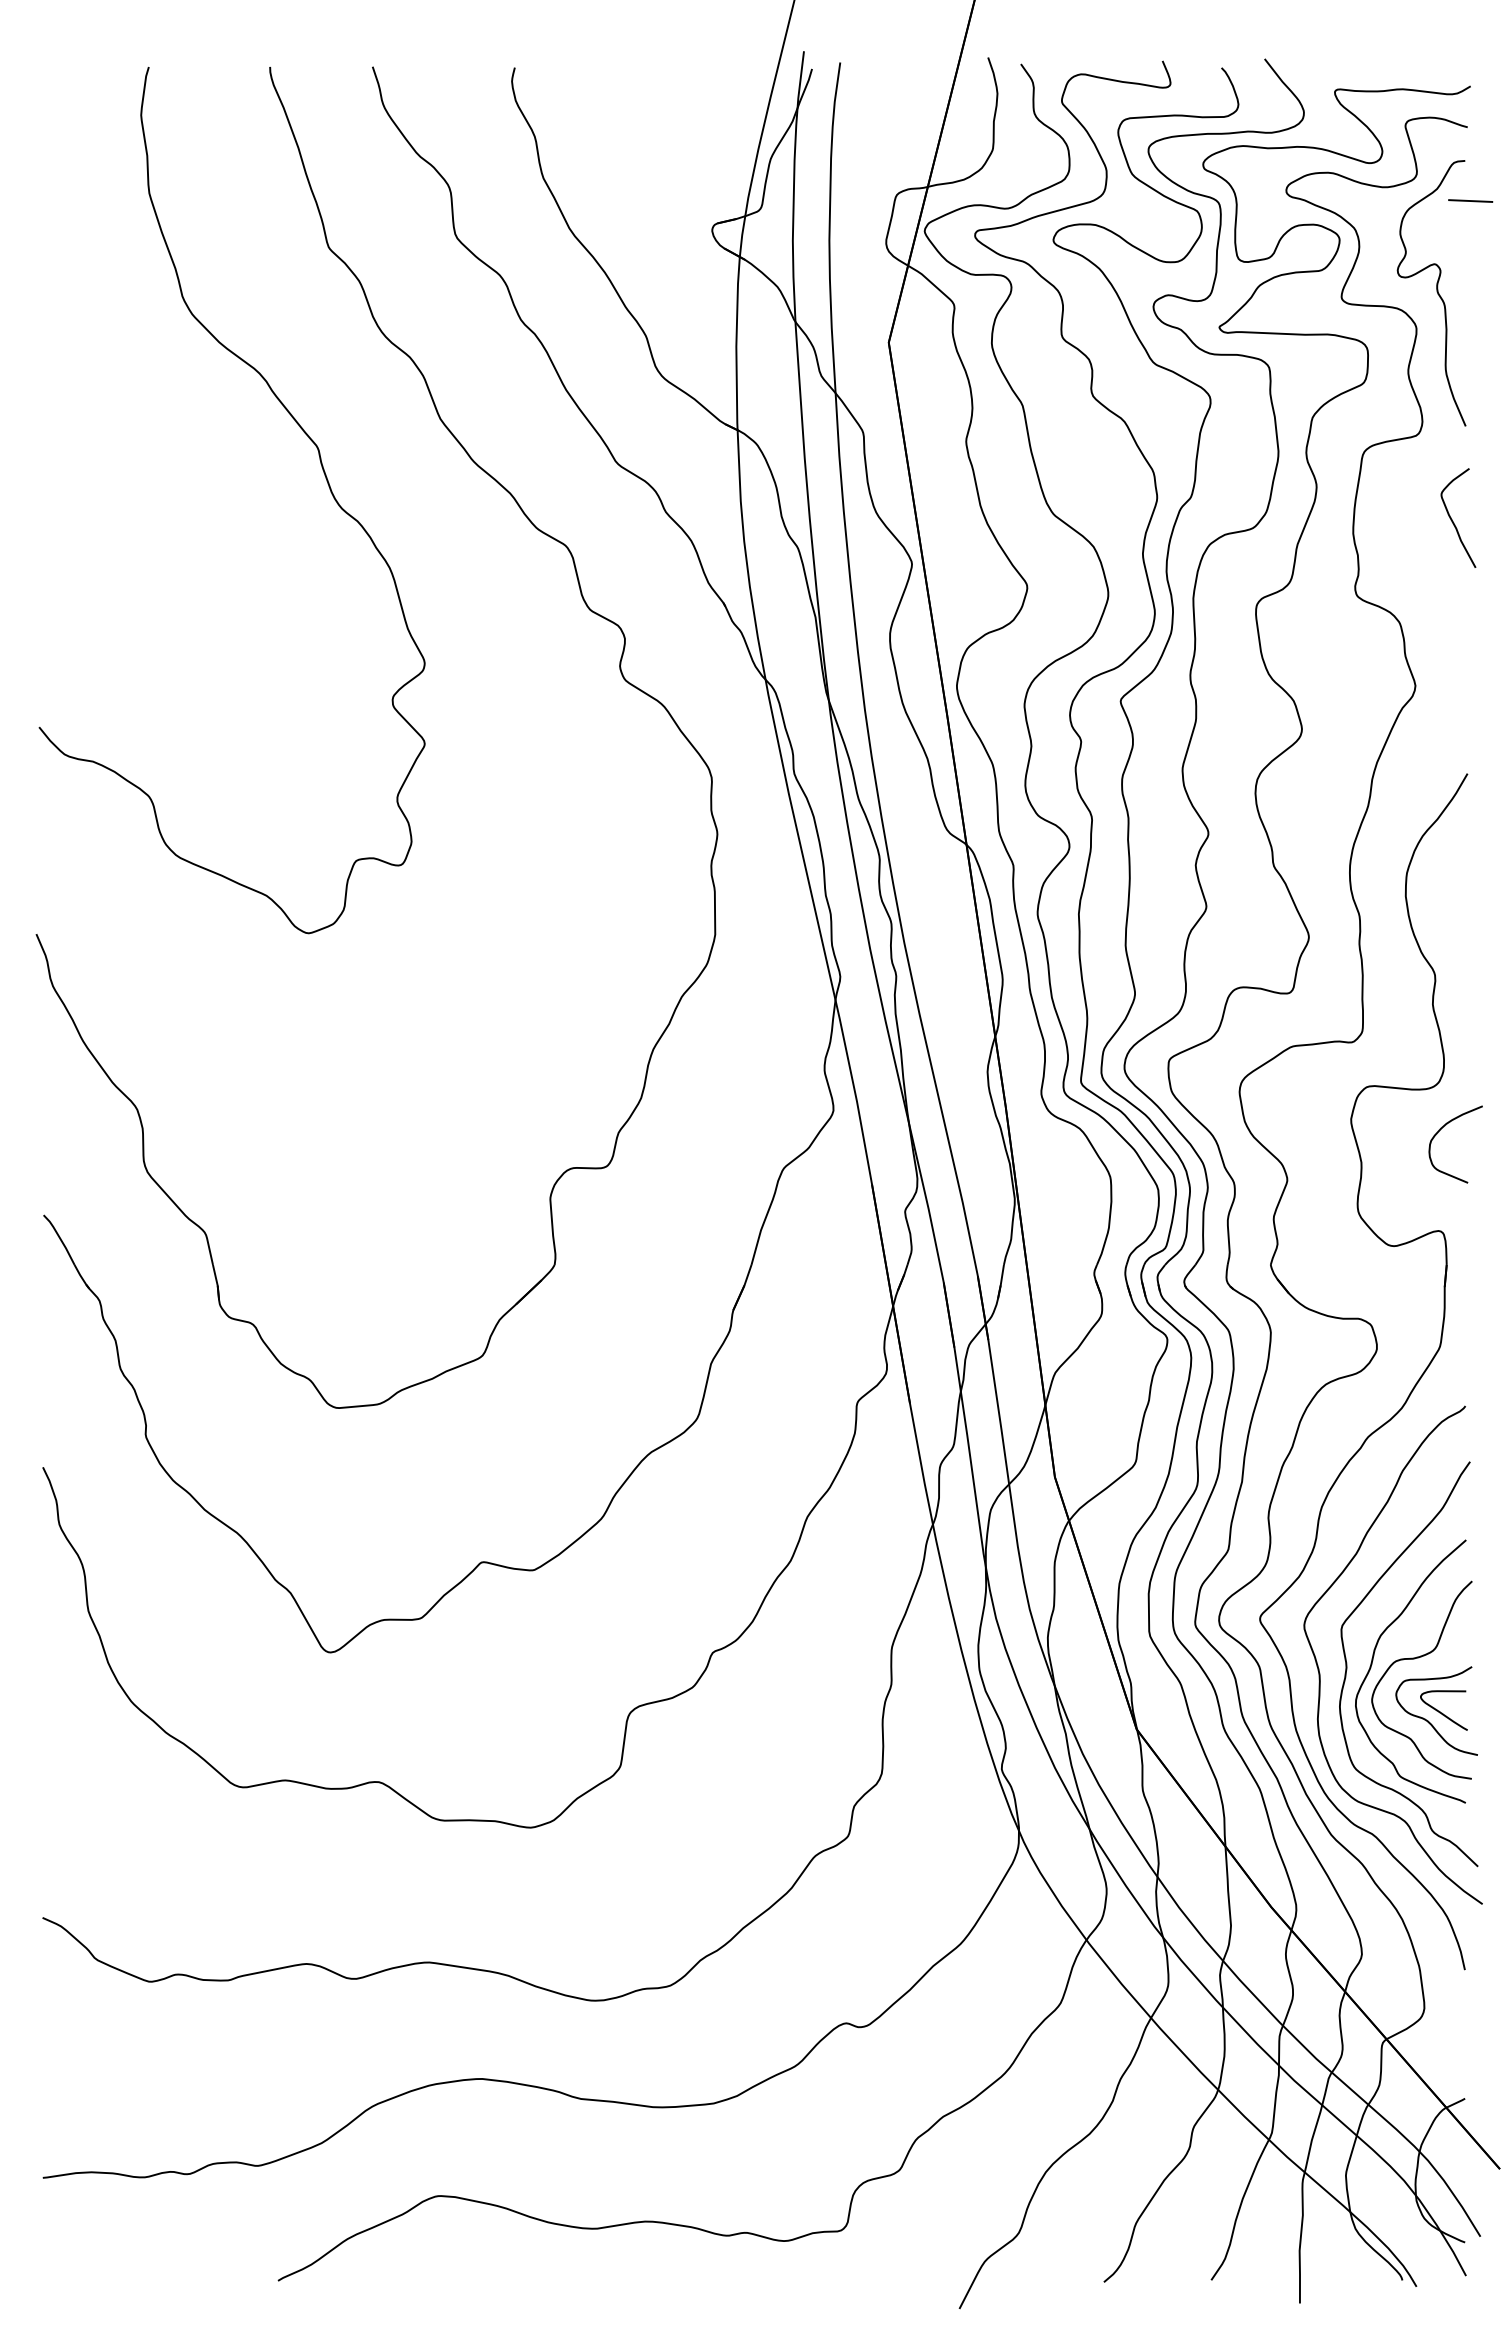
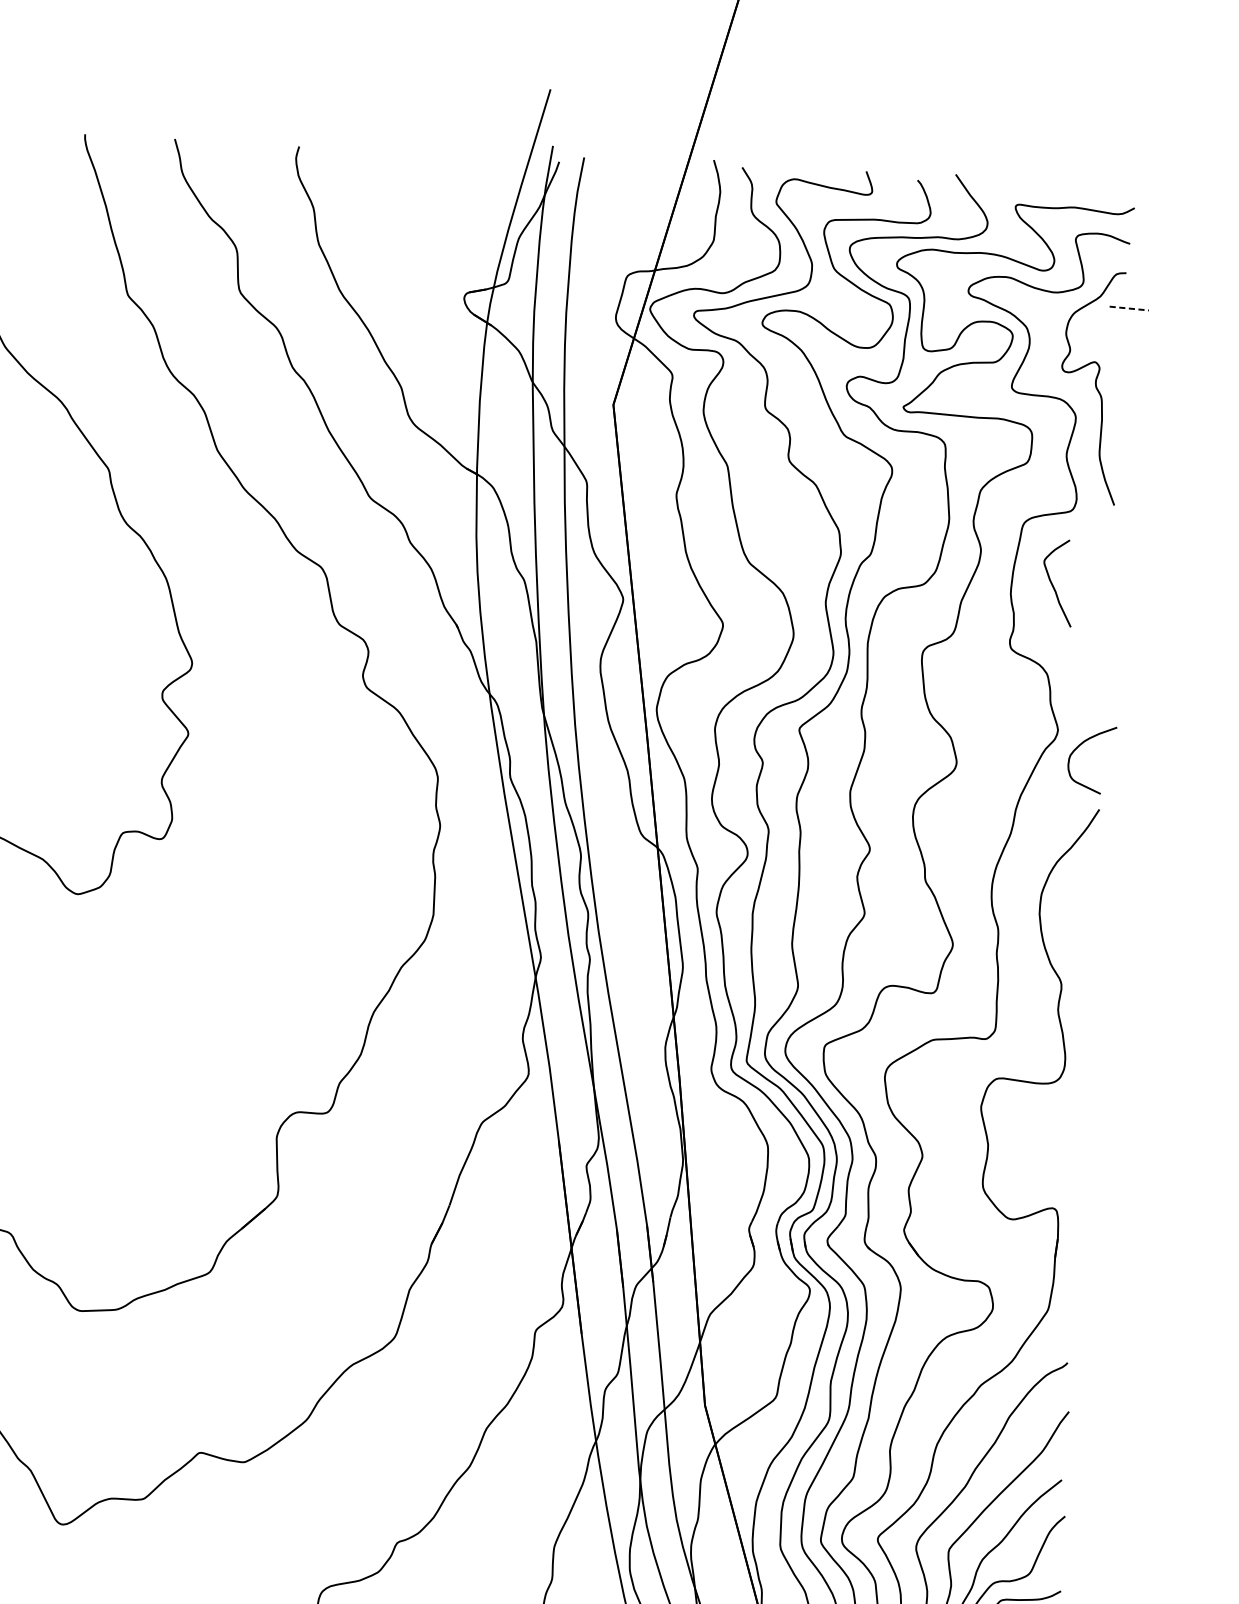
line: (1470, 201) -> (1129, 308), solid -> dashed
curve: (1452, 519) -> (1052, 583), moved
curve: (1441, 1129) -> (1080, 745), moved

